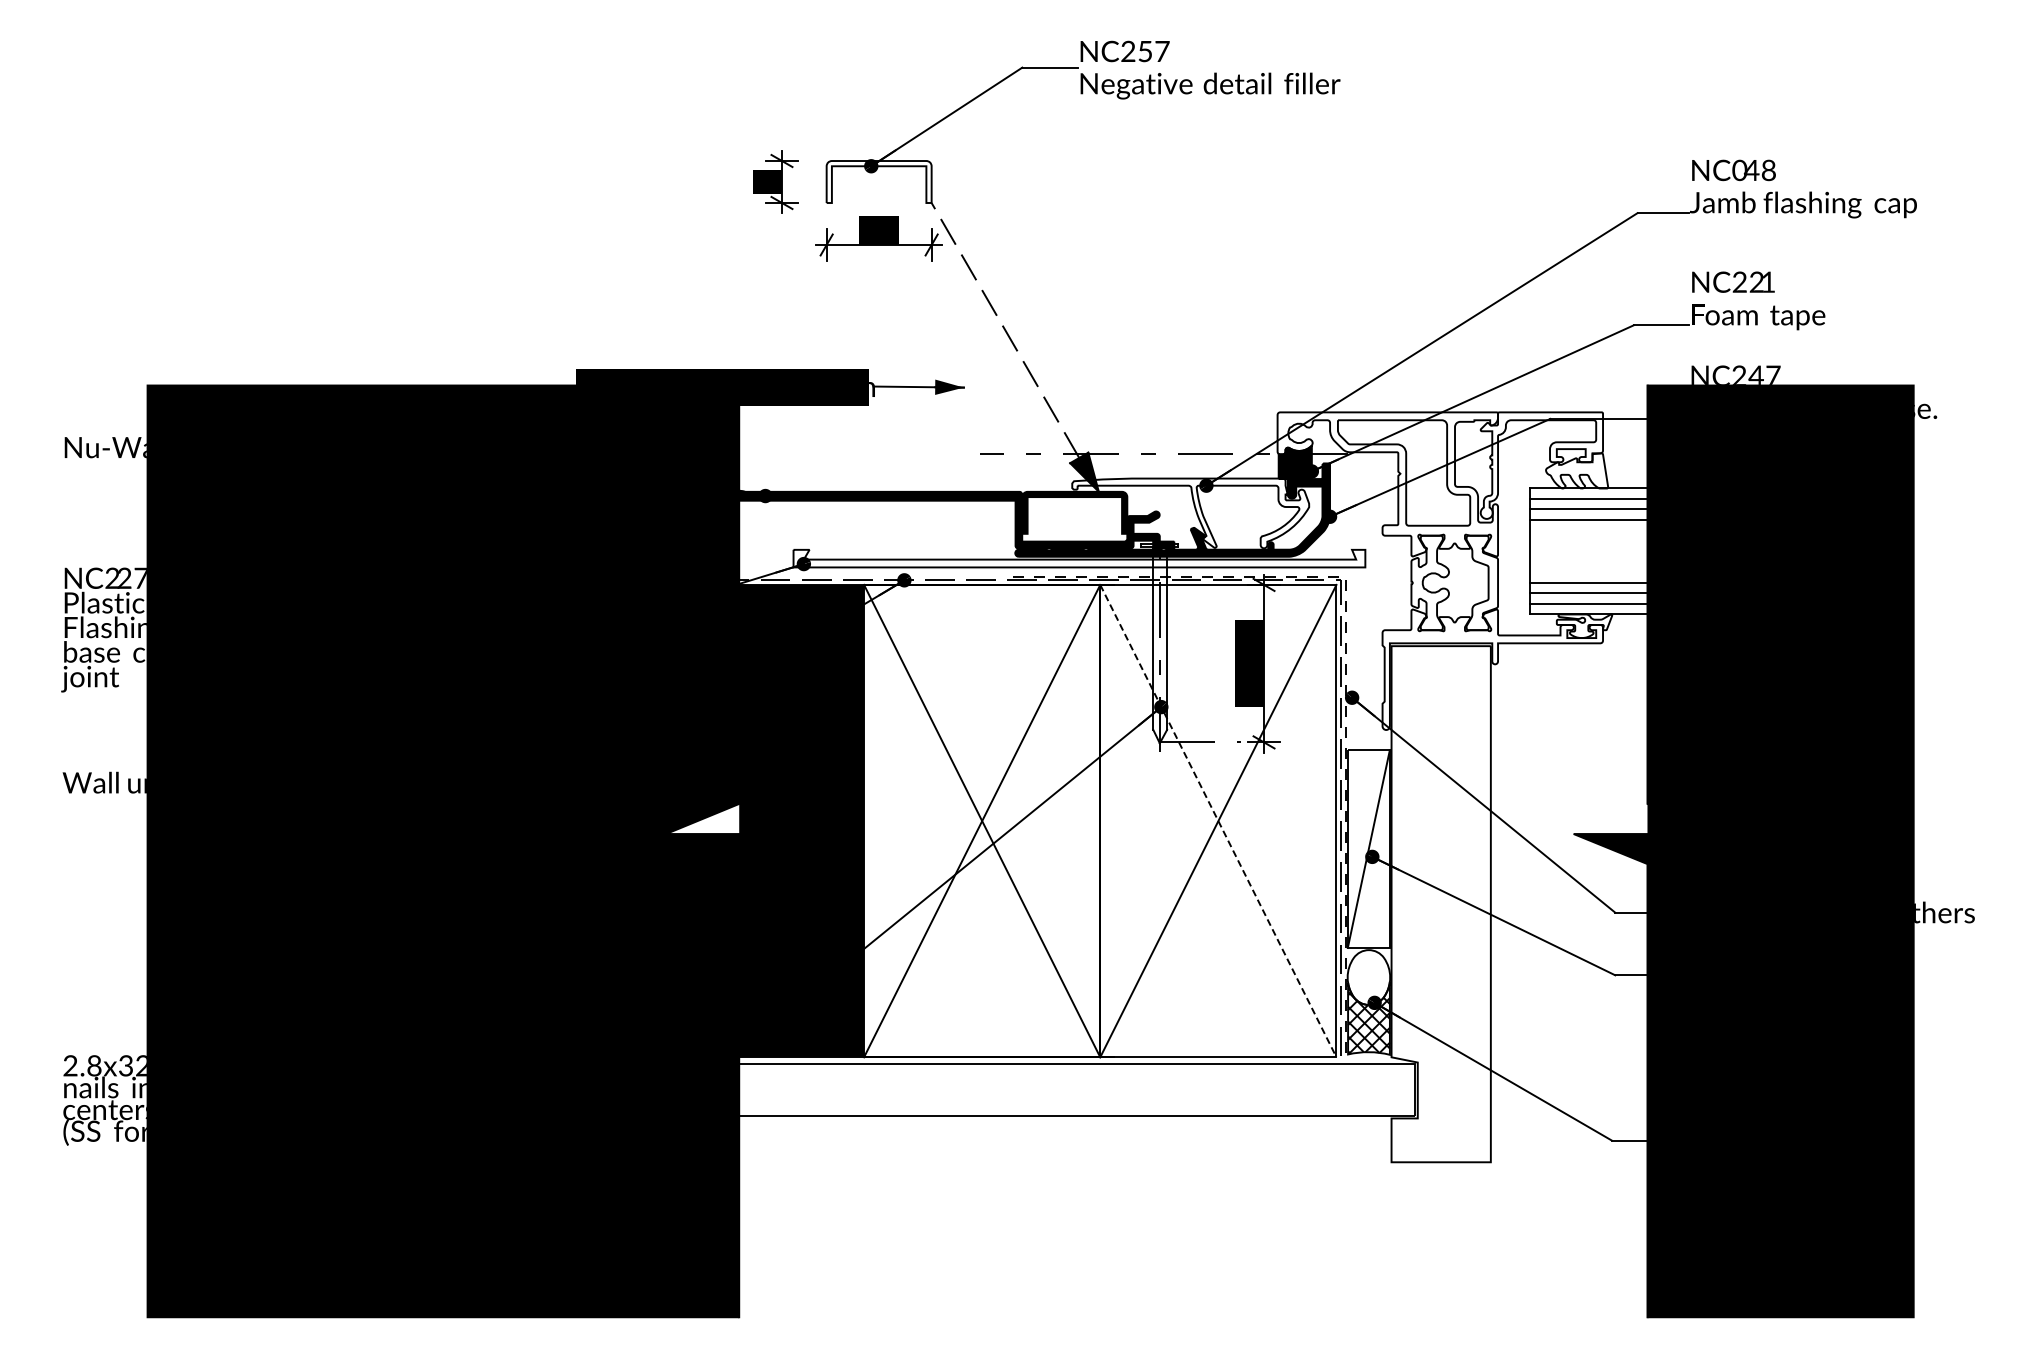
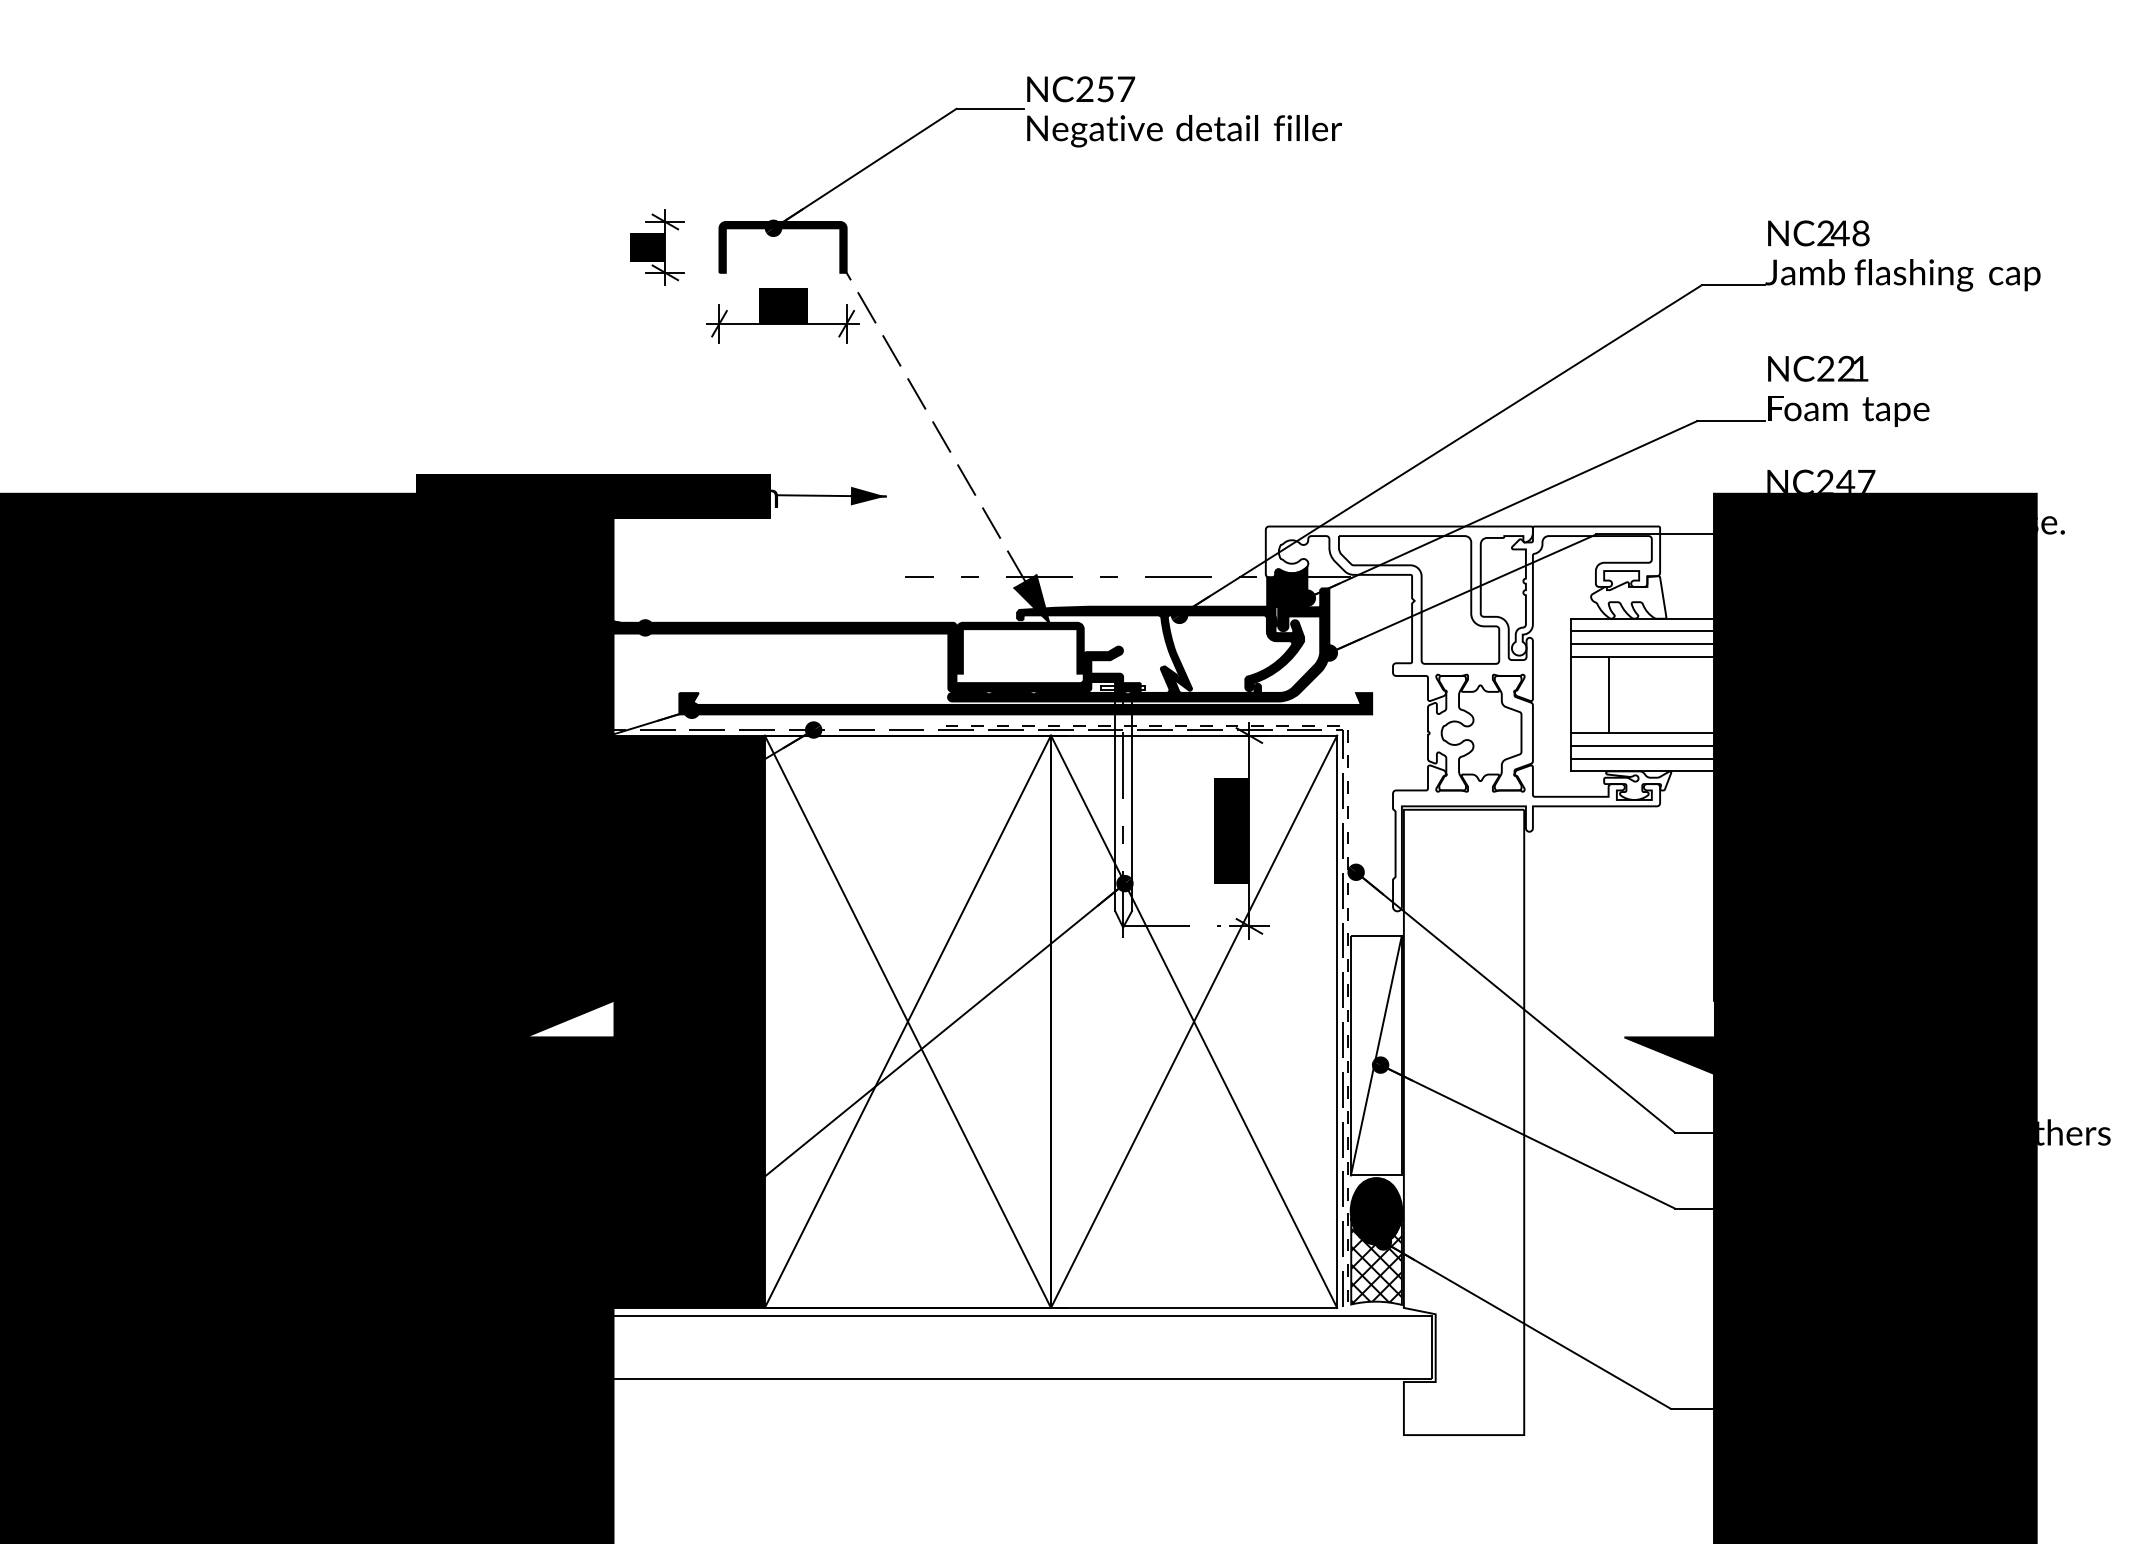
text: (1739, 170) -> (1825, 233), NC0 -> NC2
fill: (878, 182) -> (782, 248), added
fill: (1190, 513) -> (1160, 649), added
line: (1561, 550) -> (1609, 693), added
fill: (1079, 558) -> (1025, 703), added
line: (1218, 821) -> (1194, 1022), dashed -> solid
fill: (1368, 977) -> (1375, 1211), added

